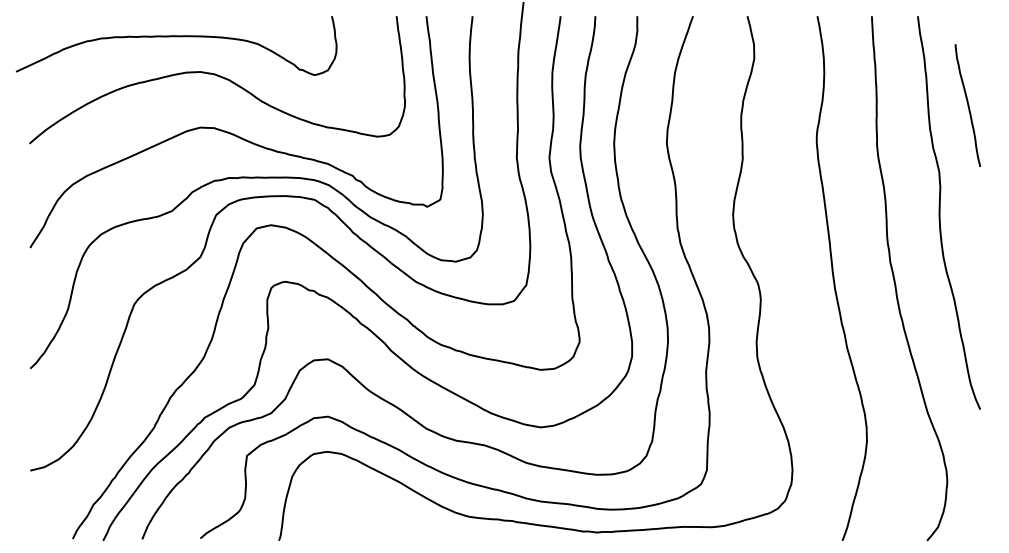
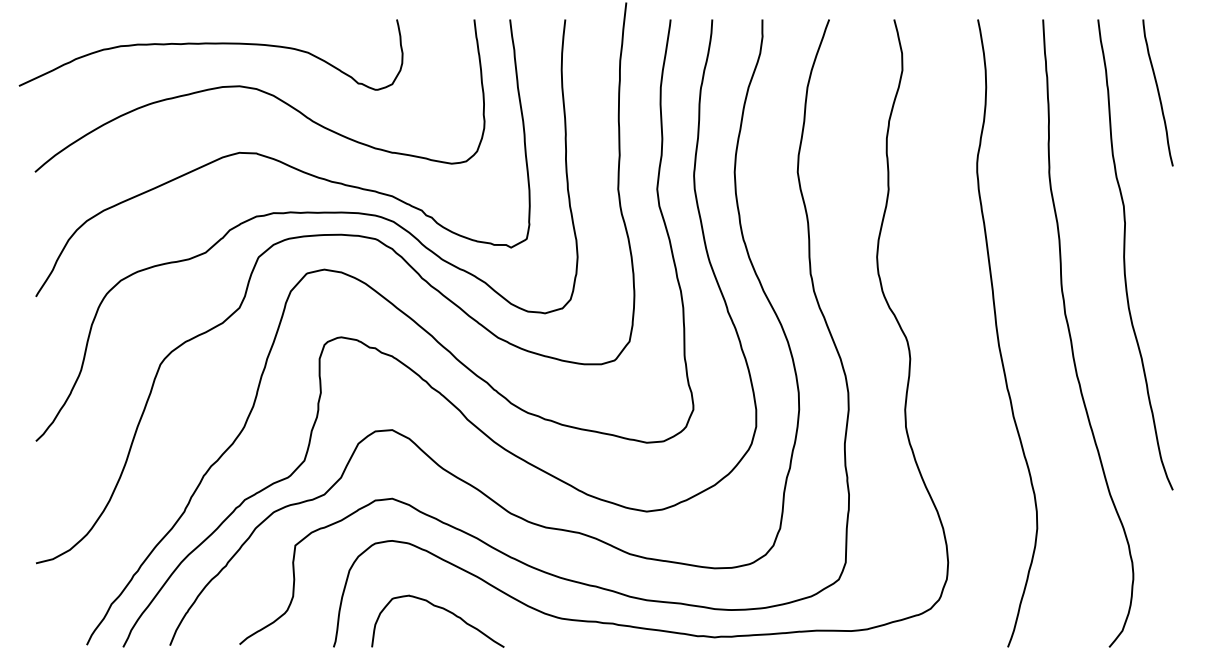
curve: (967, 105) -> (1157, 92), moved
curve: (367, 508) -> (439, 608), added

